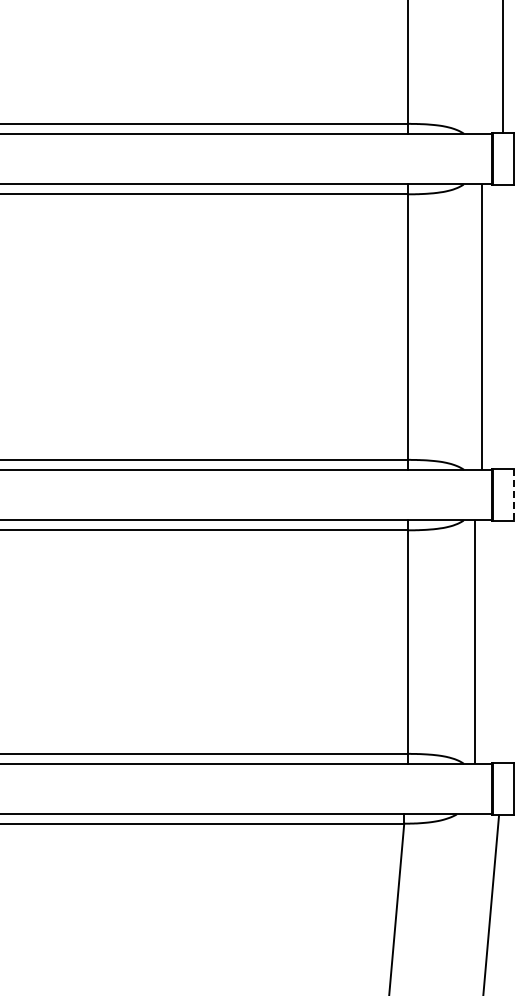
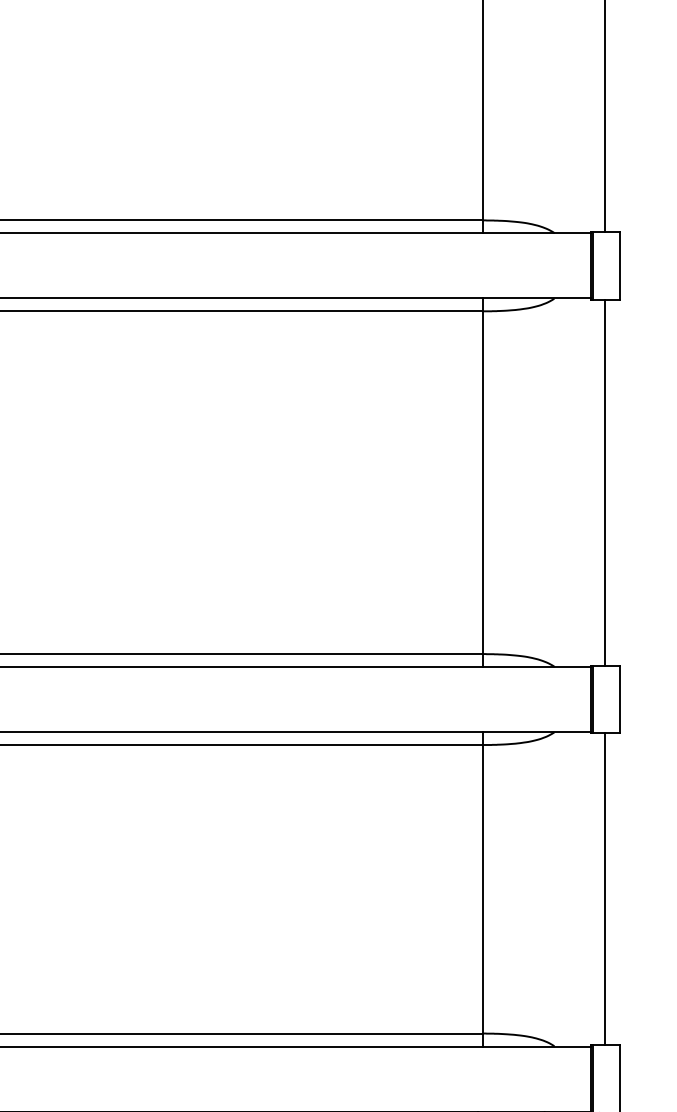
line: (481, 326) -> (604, 481), moved
line: (514, 495) -> (619, 700), dashed -> solid
line: (474, 641) -> (604, 888), moved

